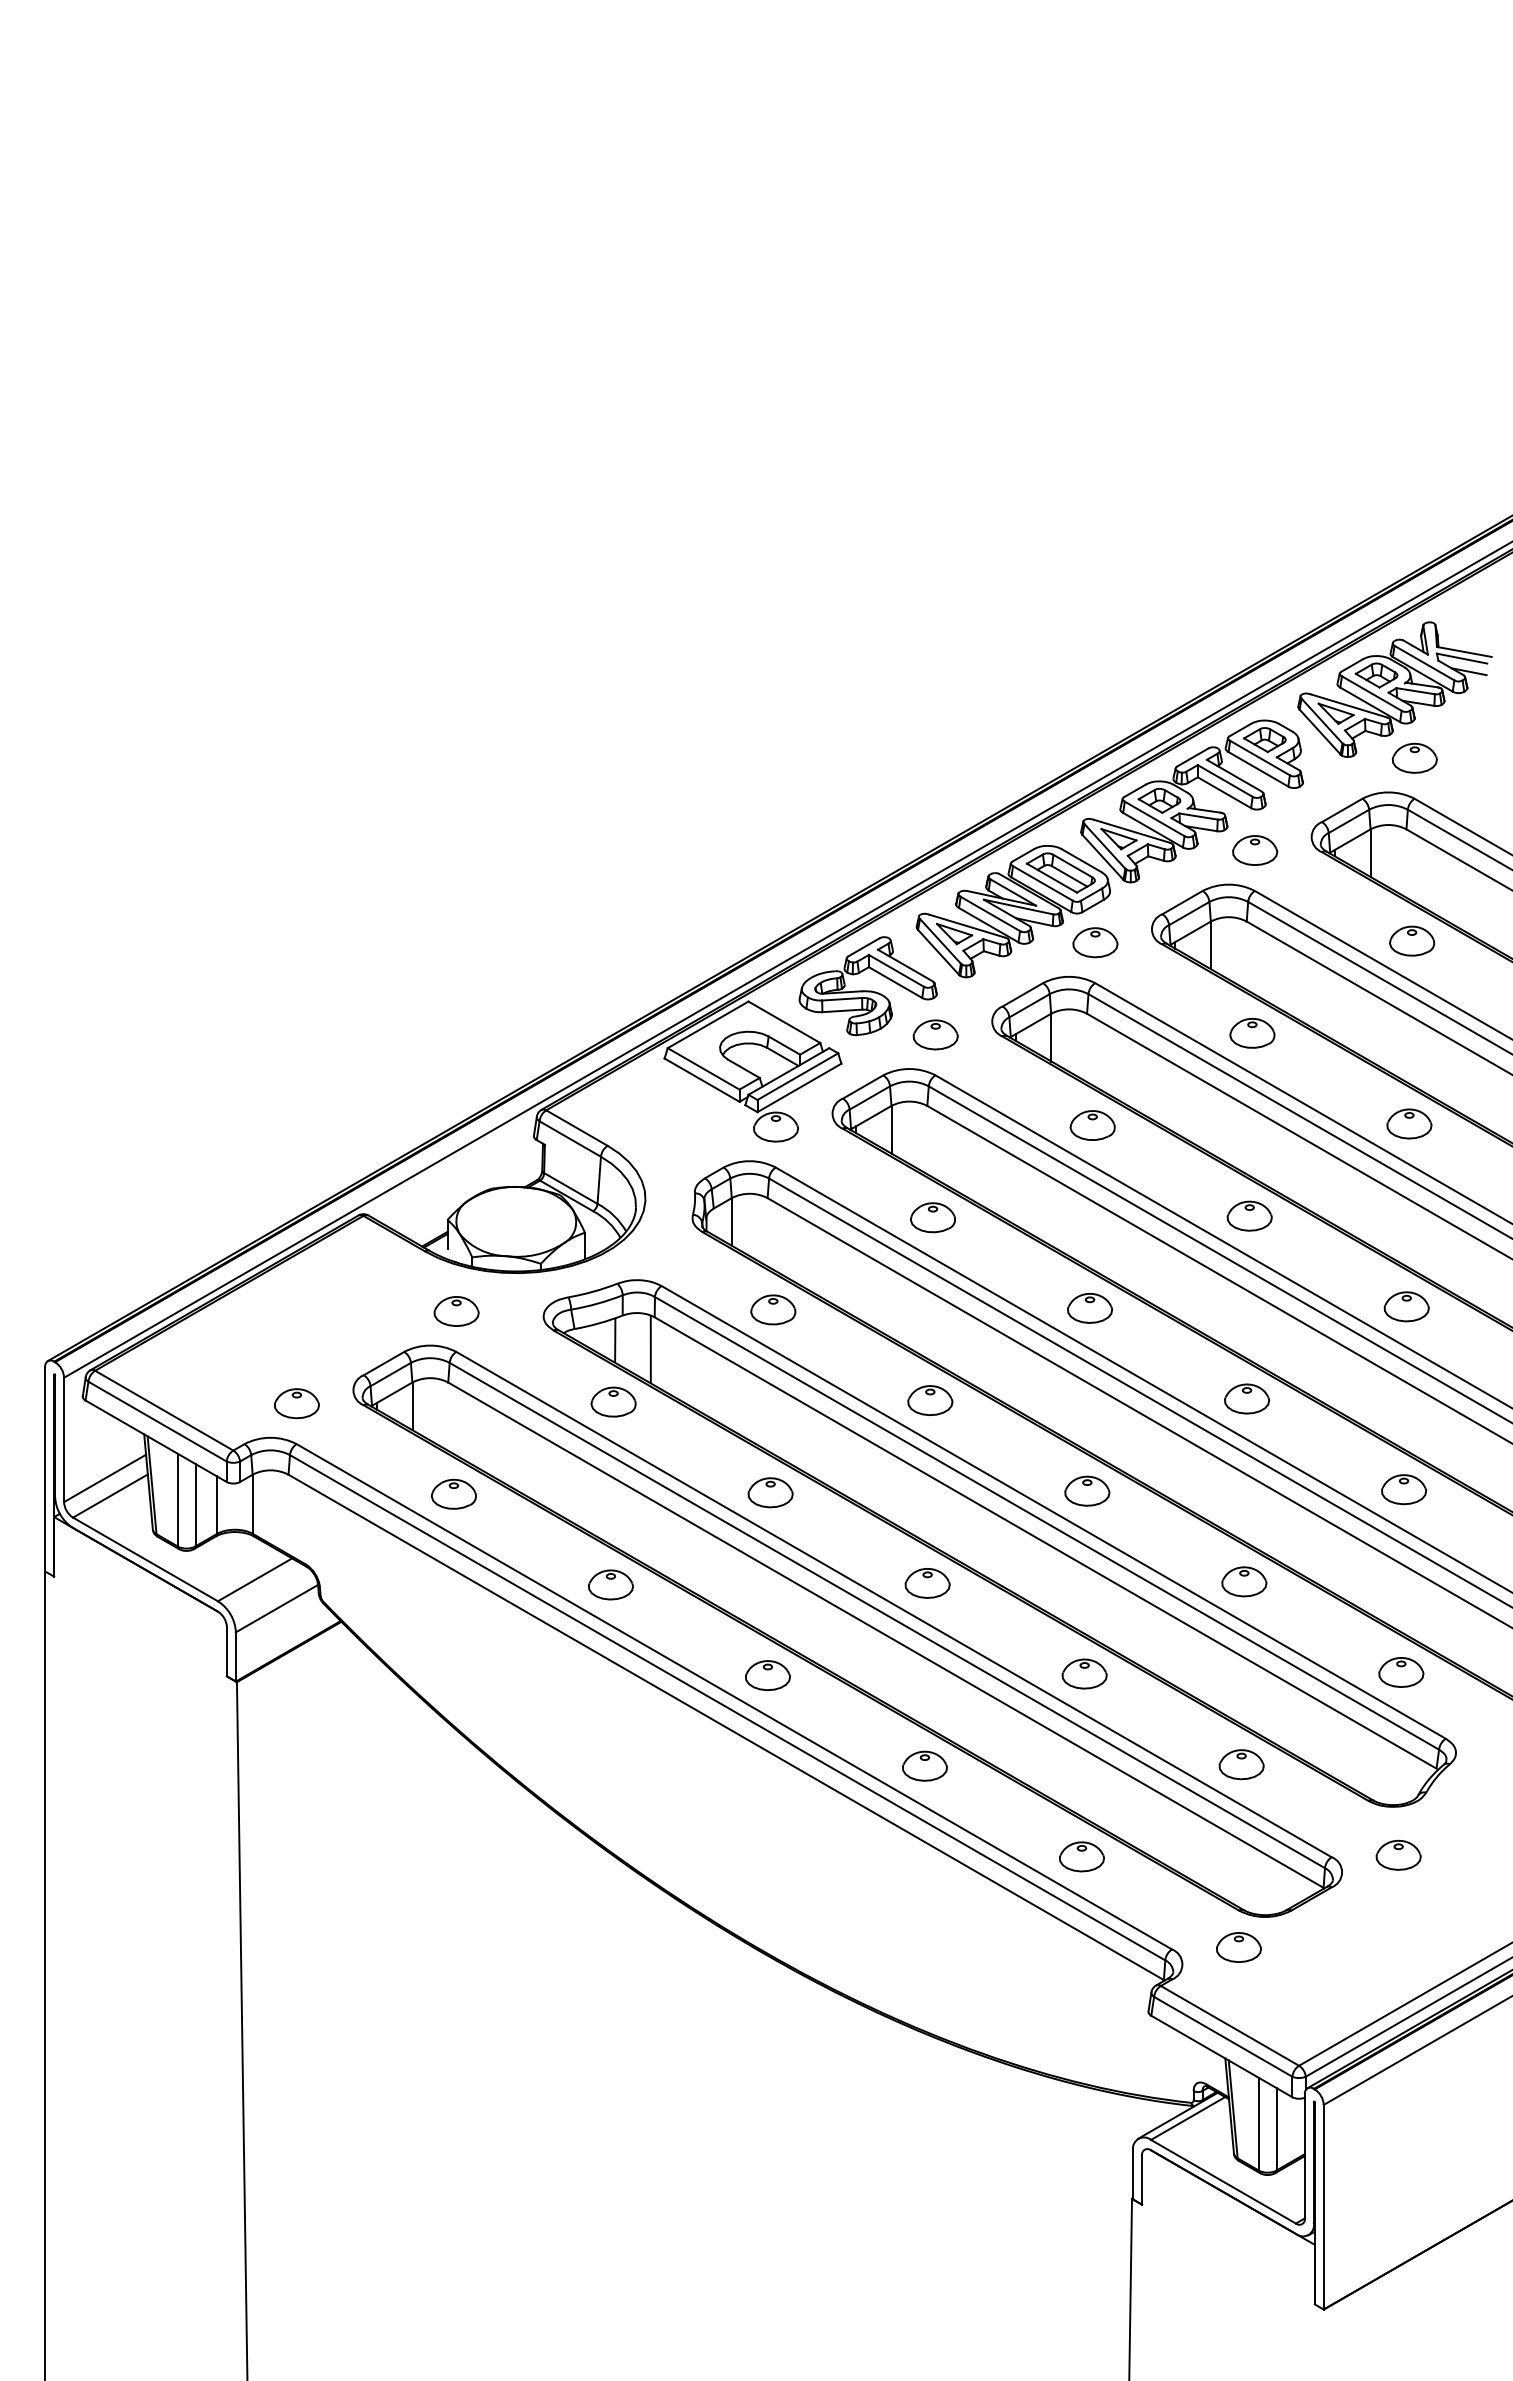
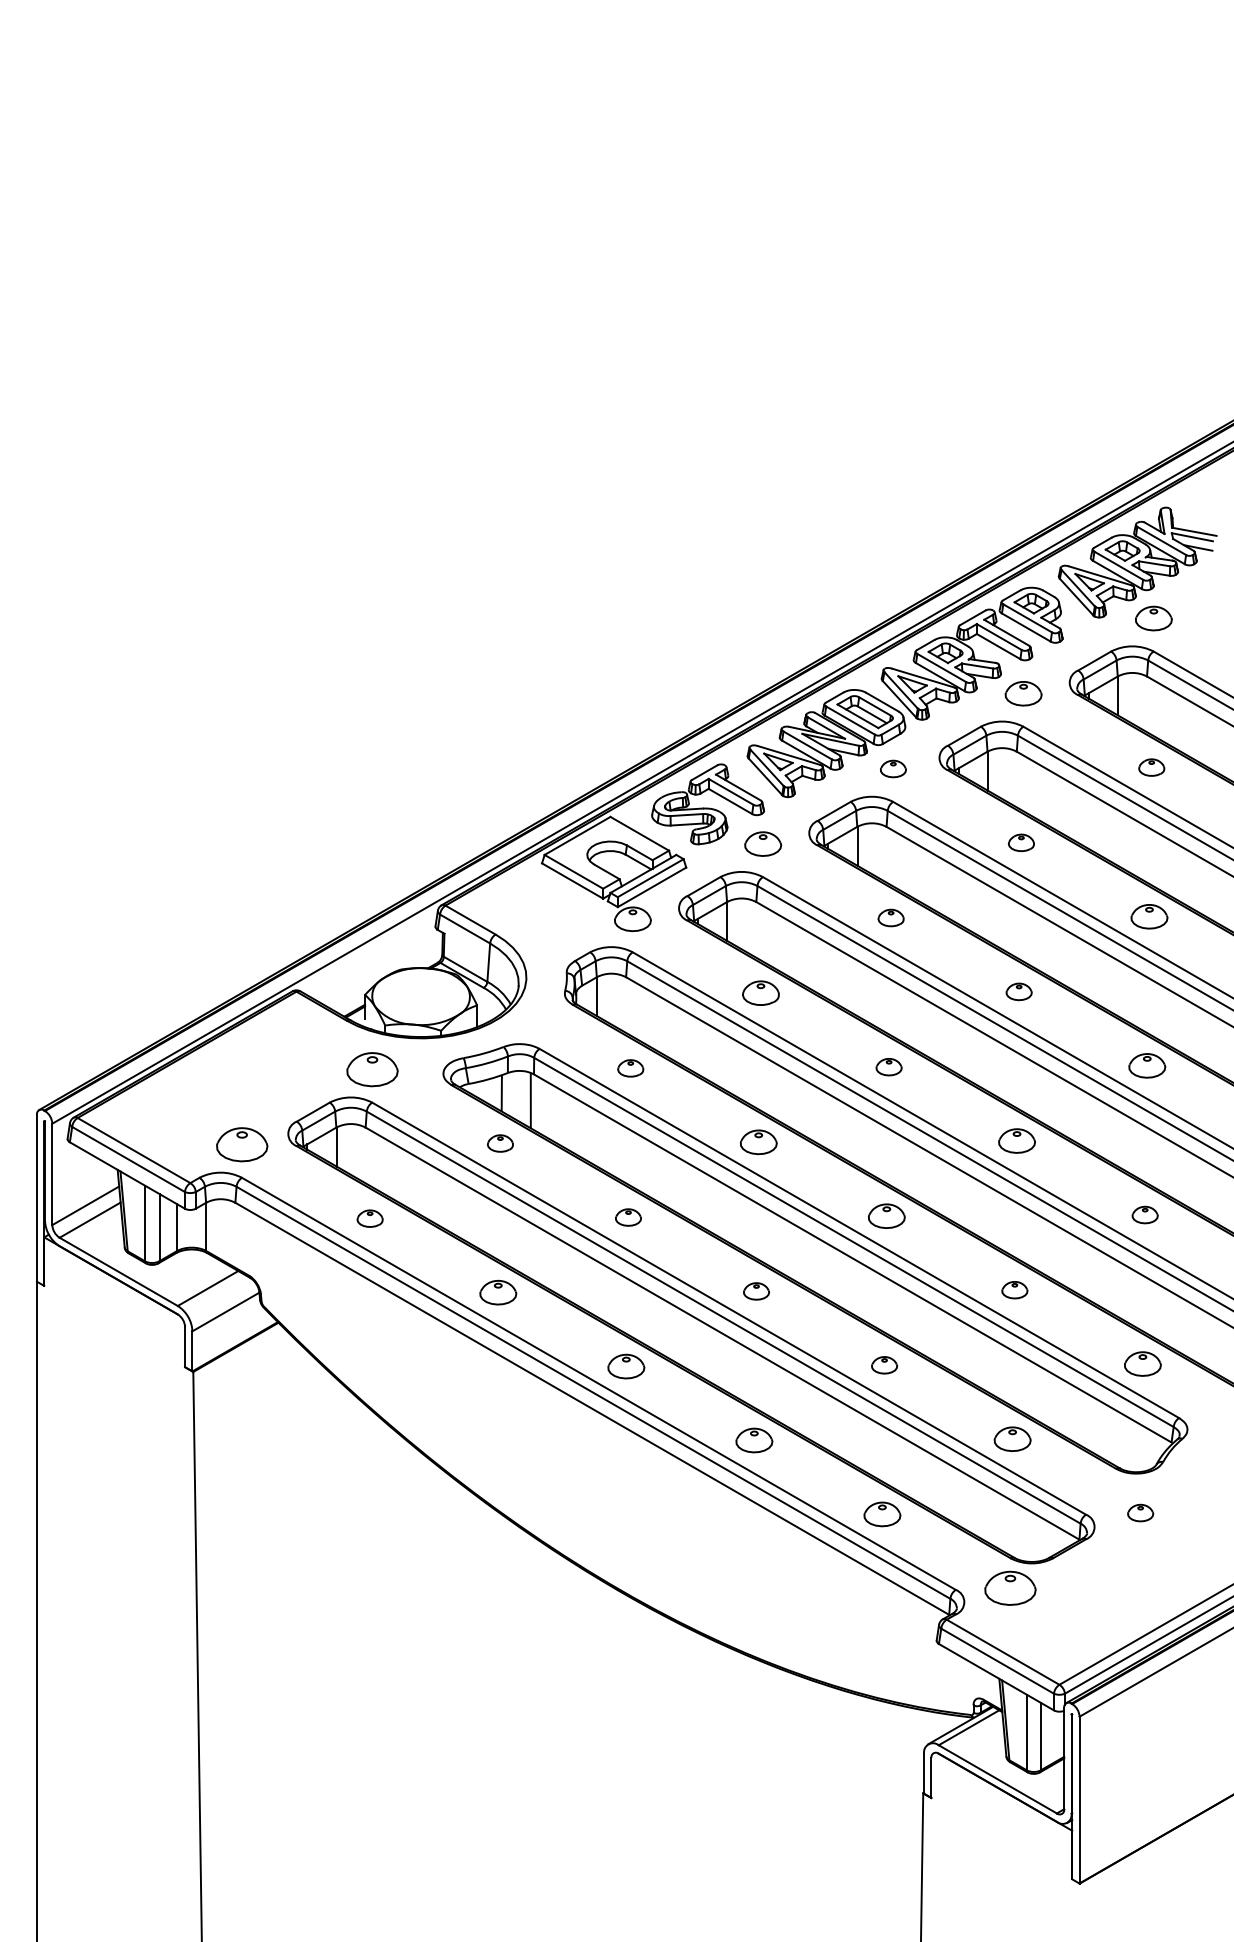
part: (1412, 940) -> (1151, 767), size x0.7
part: (1095, 942) -> (893, 768), size x0.7
part: (1252, 1033) -> (1021, 842), size x0.7
part: (1092, 1125) -> (891, 917), size x0.7
part: (1249, 1215) -> (1019, 991), size x0.7
part: (1090, 1308) -> (889, 1067), size x0.7
part: (773, 1309) -> (630, 1068), size x0.7
part: (456, 1311) -> (372, 1069), size x1.4
part: (613, 1401) -> (500, 1143), size x0.7
part: (296, 1403) -> (241, 1144), size x1.4
part: (1404, 1489) -> (1145, 1214), size x0.7
part: (770, 1492) -> (628, 1217), size x0.7
part: (453, 1493) -> (369, 1218), size x0.7
part: (1244, 1581) -> (1014, 1289), size x0.7
part: (927, 1583) -> (756, 1291), size x0.7
part: (1084, 1673) -> (884, 1364), size x0.7
part: (1398, 1854) -> (1140, 1512), size x0.7
part: (1238, 1947) -> (1010, 1588), size x1.4

